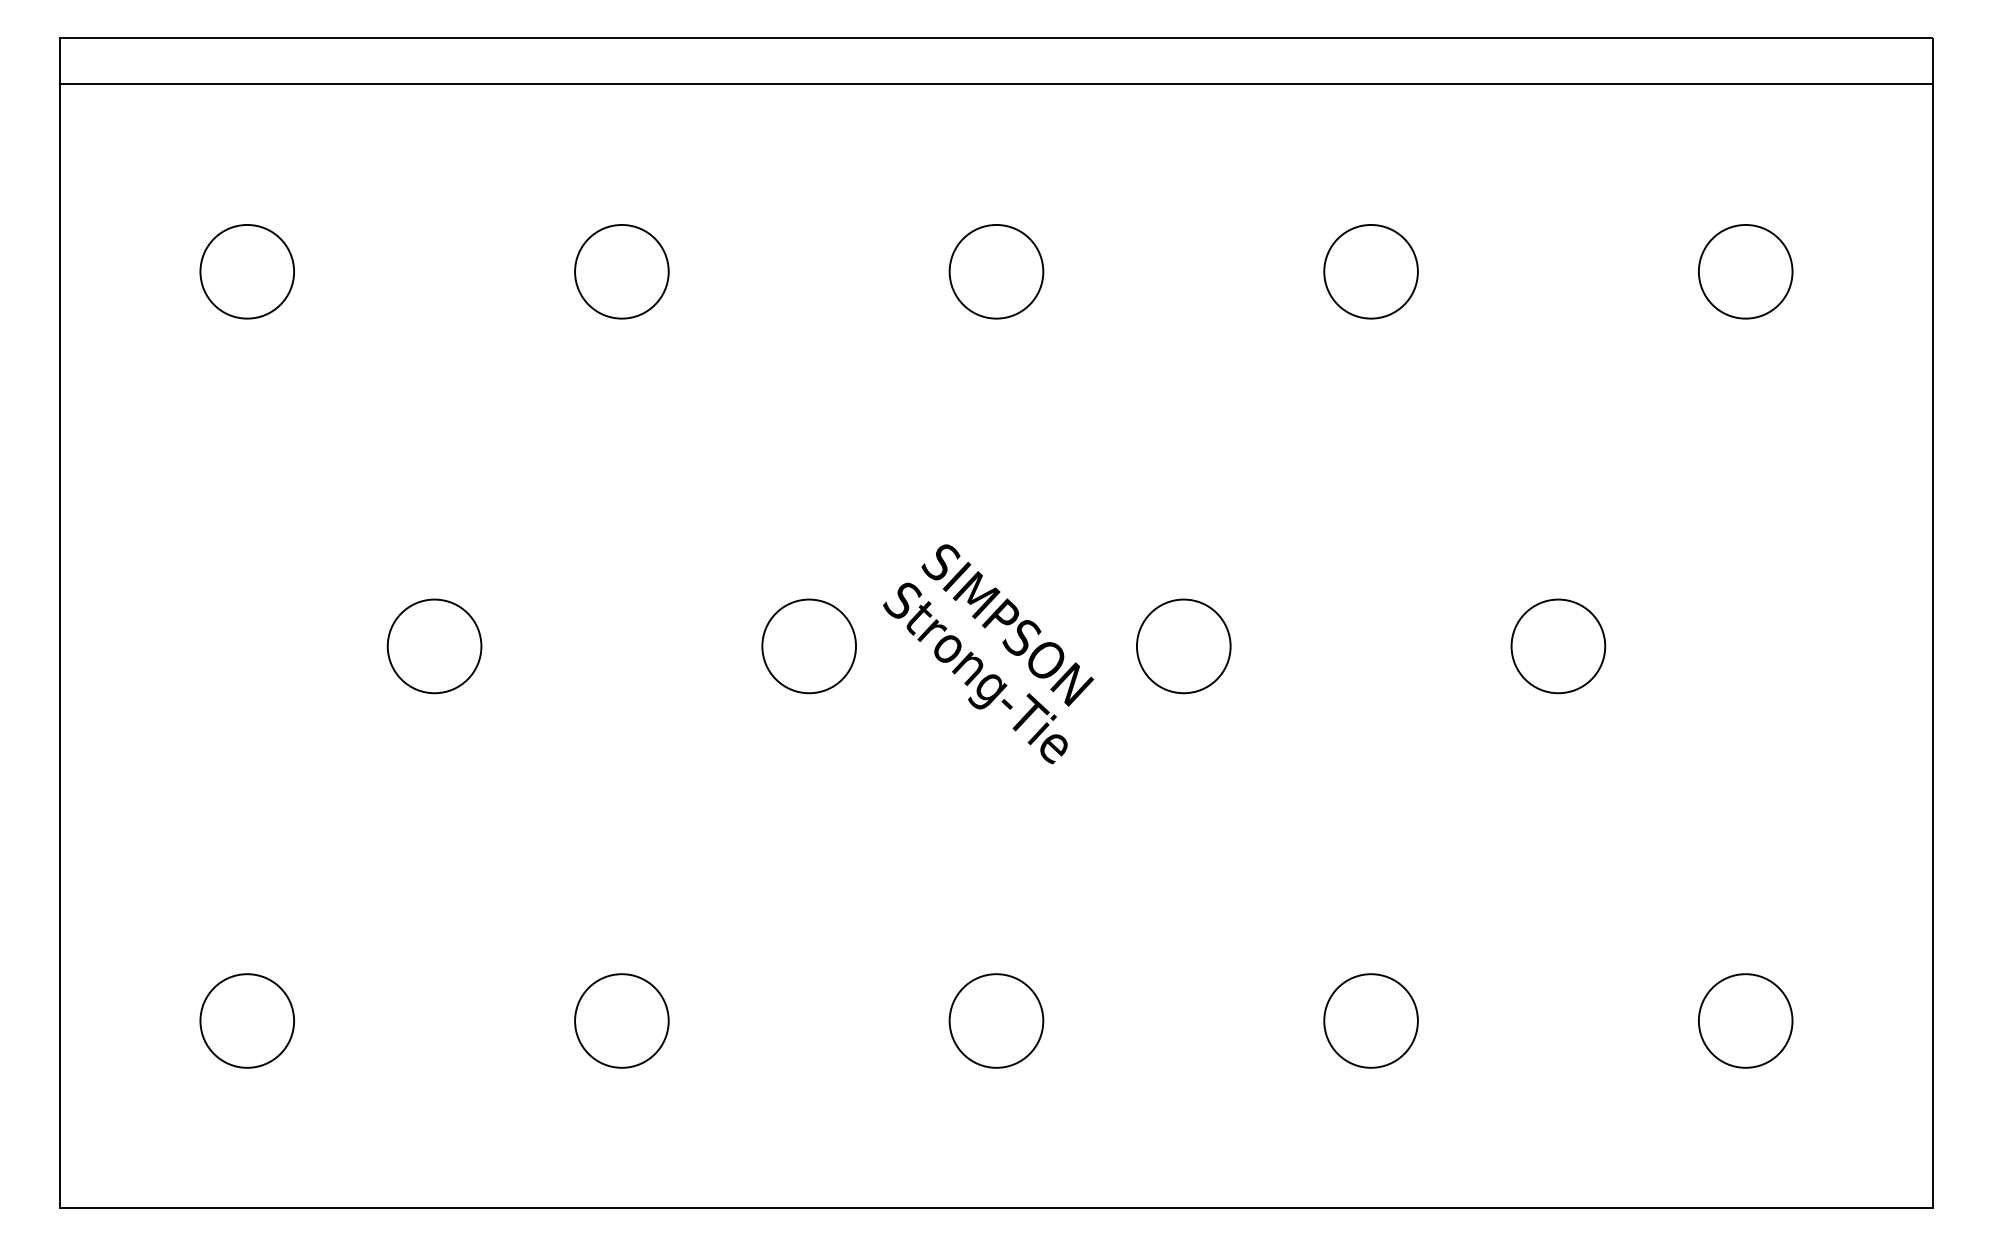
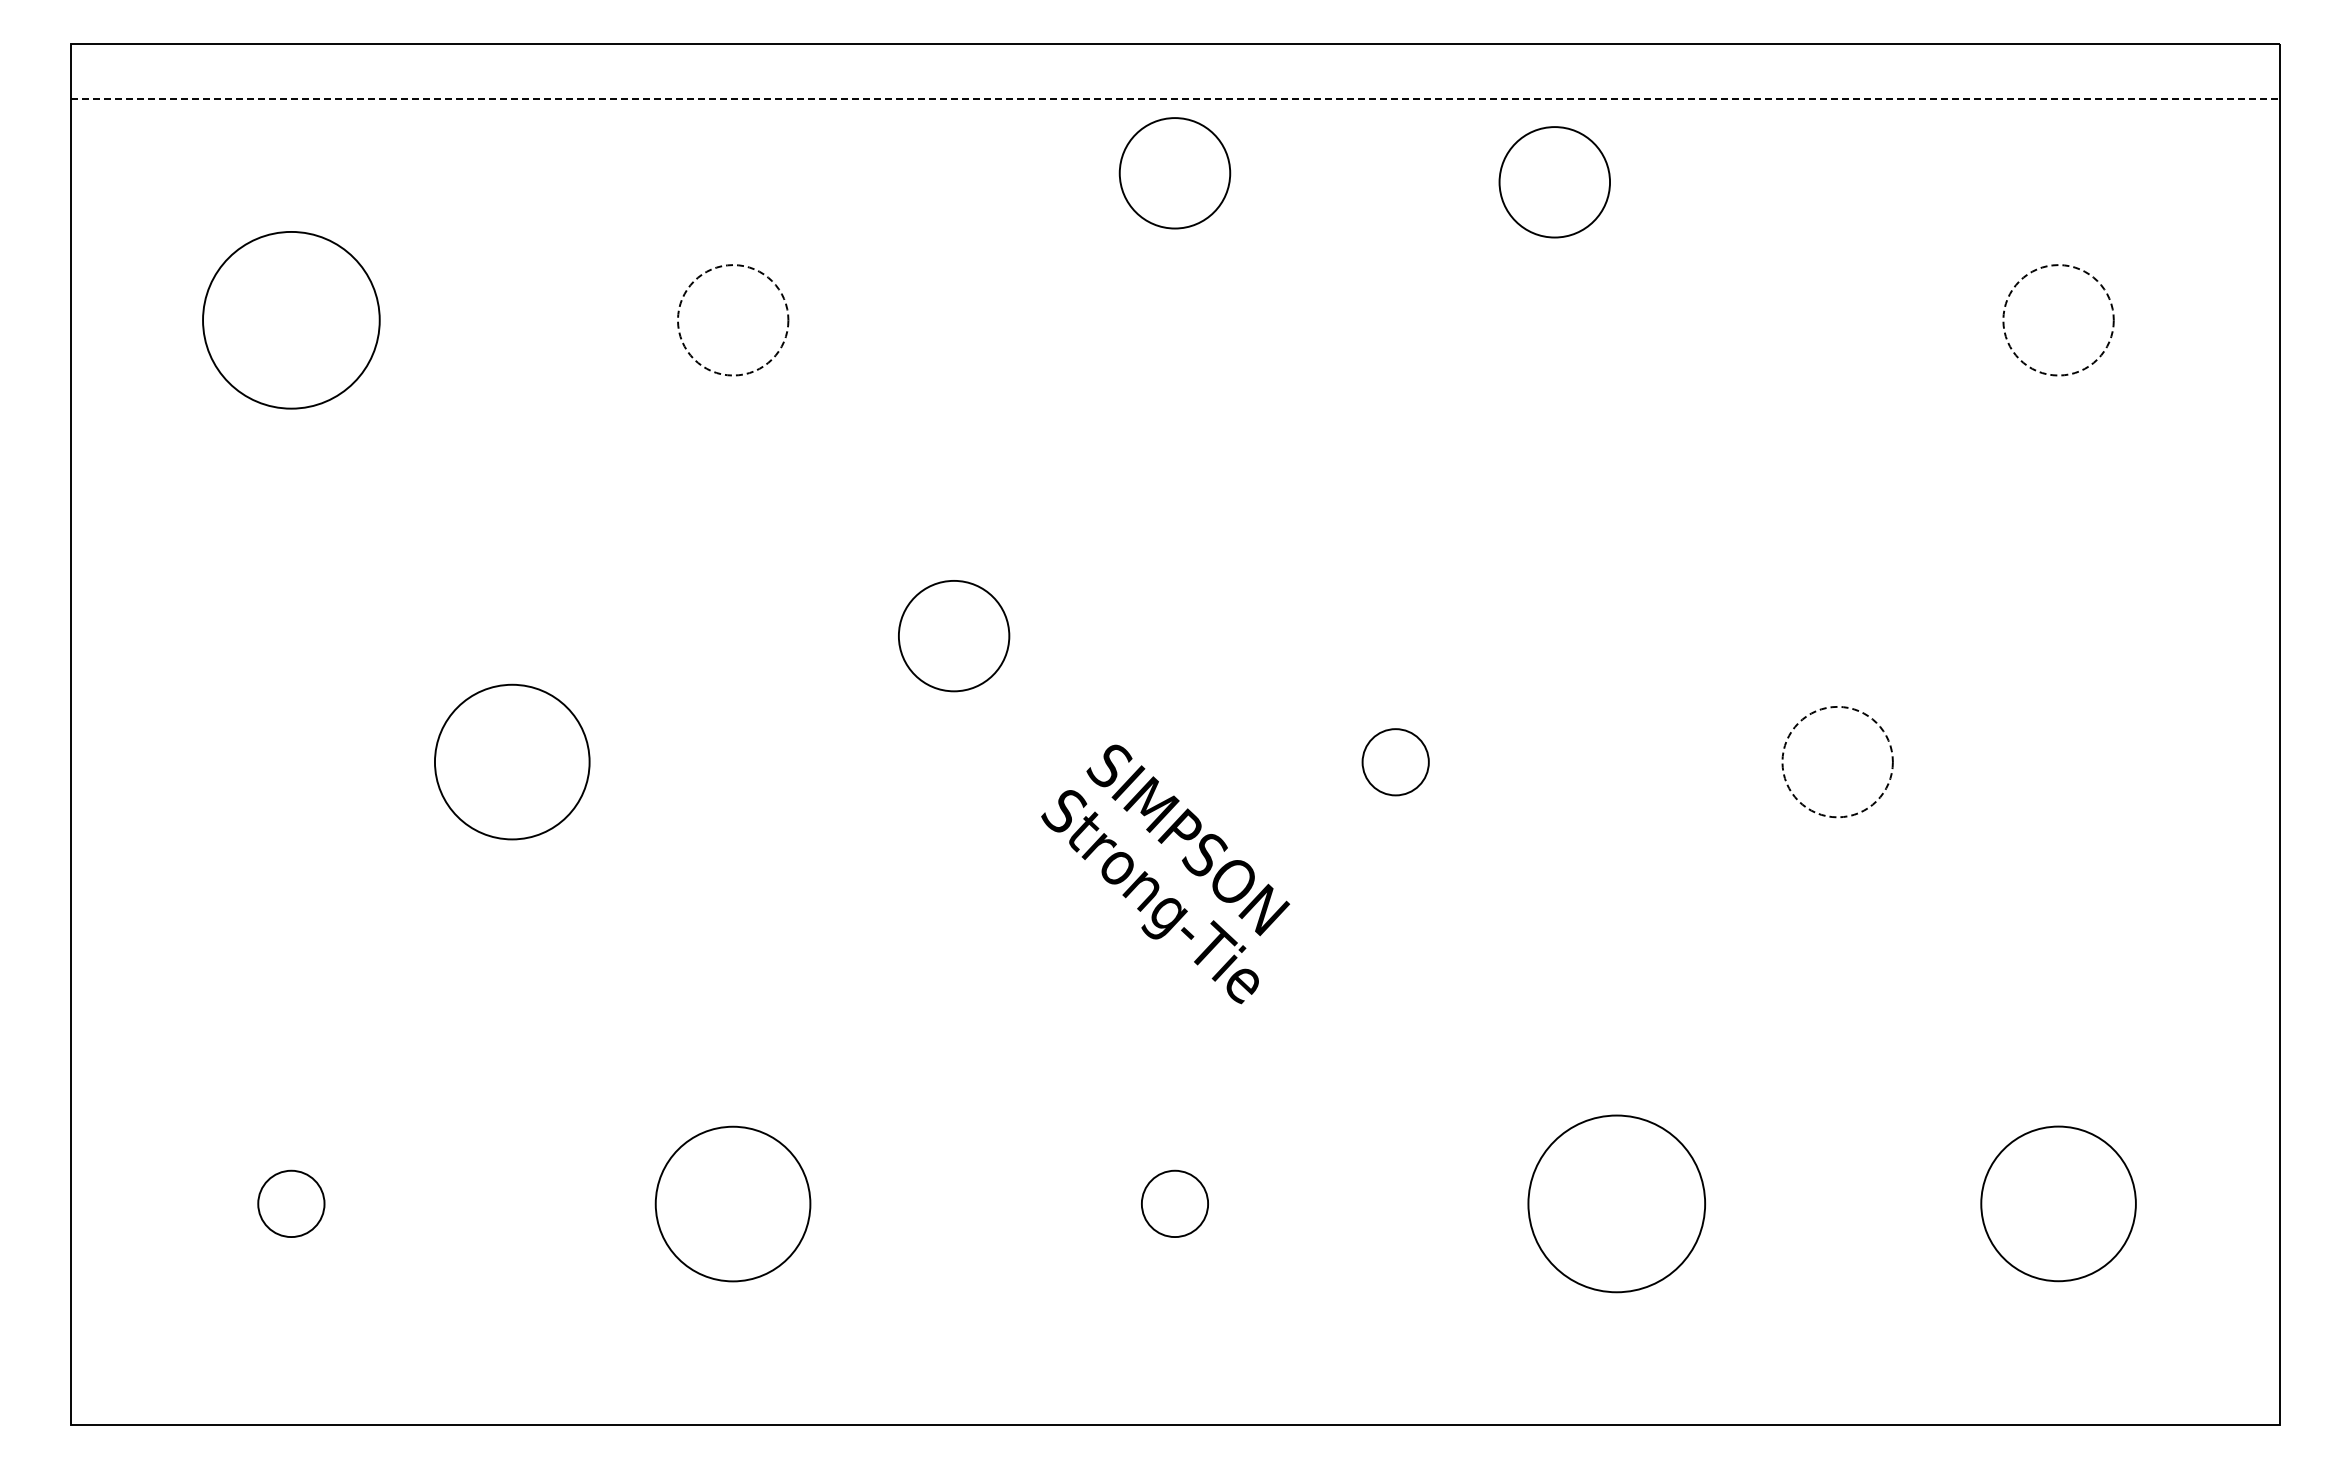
line: (996, 84) -> (1175, 99), solid -> dashed
circle: (247, 271) -> (291, 320), size x1.6
circle: (621, 271) -> (732, 320), solid -> dashed
circle: (996, 271) -> (1174, 173), moved
circle: (1370, 271) -> (1554, 182), moved
circle: (1745, 271) -> (2058, 320), solid -> dashed
circle: (434, 645) -> (512, 761), size x1.4
circle: (1558, 645) -> (1837, 761), solid -> dashed
circle: (809, 646) -> (954, 636), moved
circle: (1183, 646) -> (1395, 762), size x0.6
text: (988, 654) -> (1165, 874), moved
circle: (247, 1020) -> (291, 1203), size x0.6
circle: (622, 1020) -> (733, 1203), size x1.4
circle: (996, 1020) -> (1174, 1203), size x0.6
circle: (1370, 1020) -> (1616, 1203), size x1.6
circle: (1745, 1020) -> (2058, 1203), size x1.4

